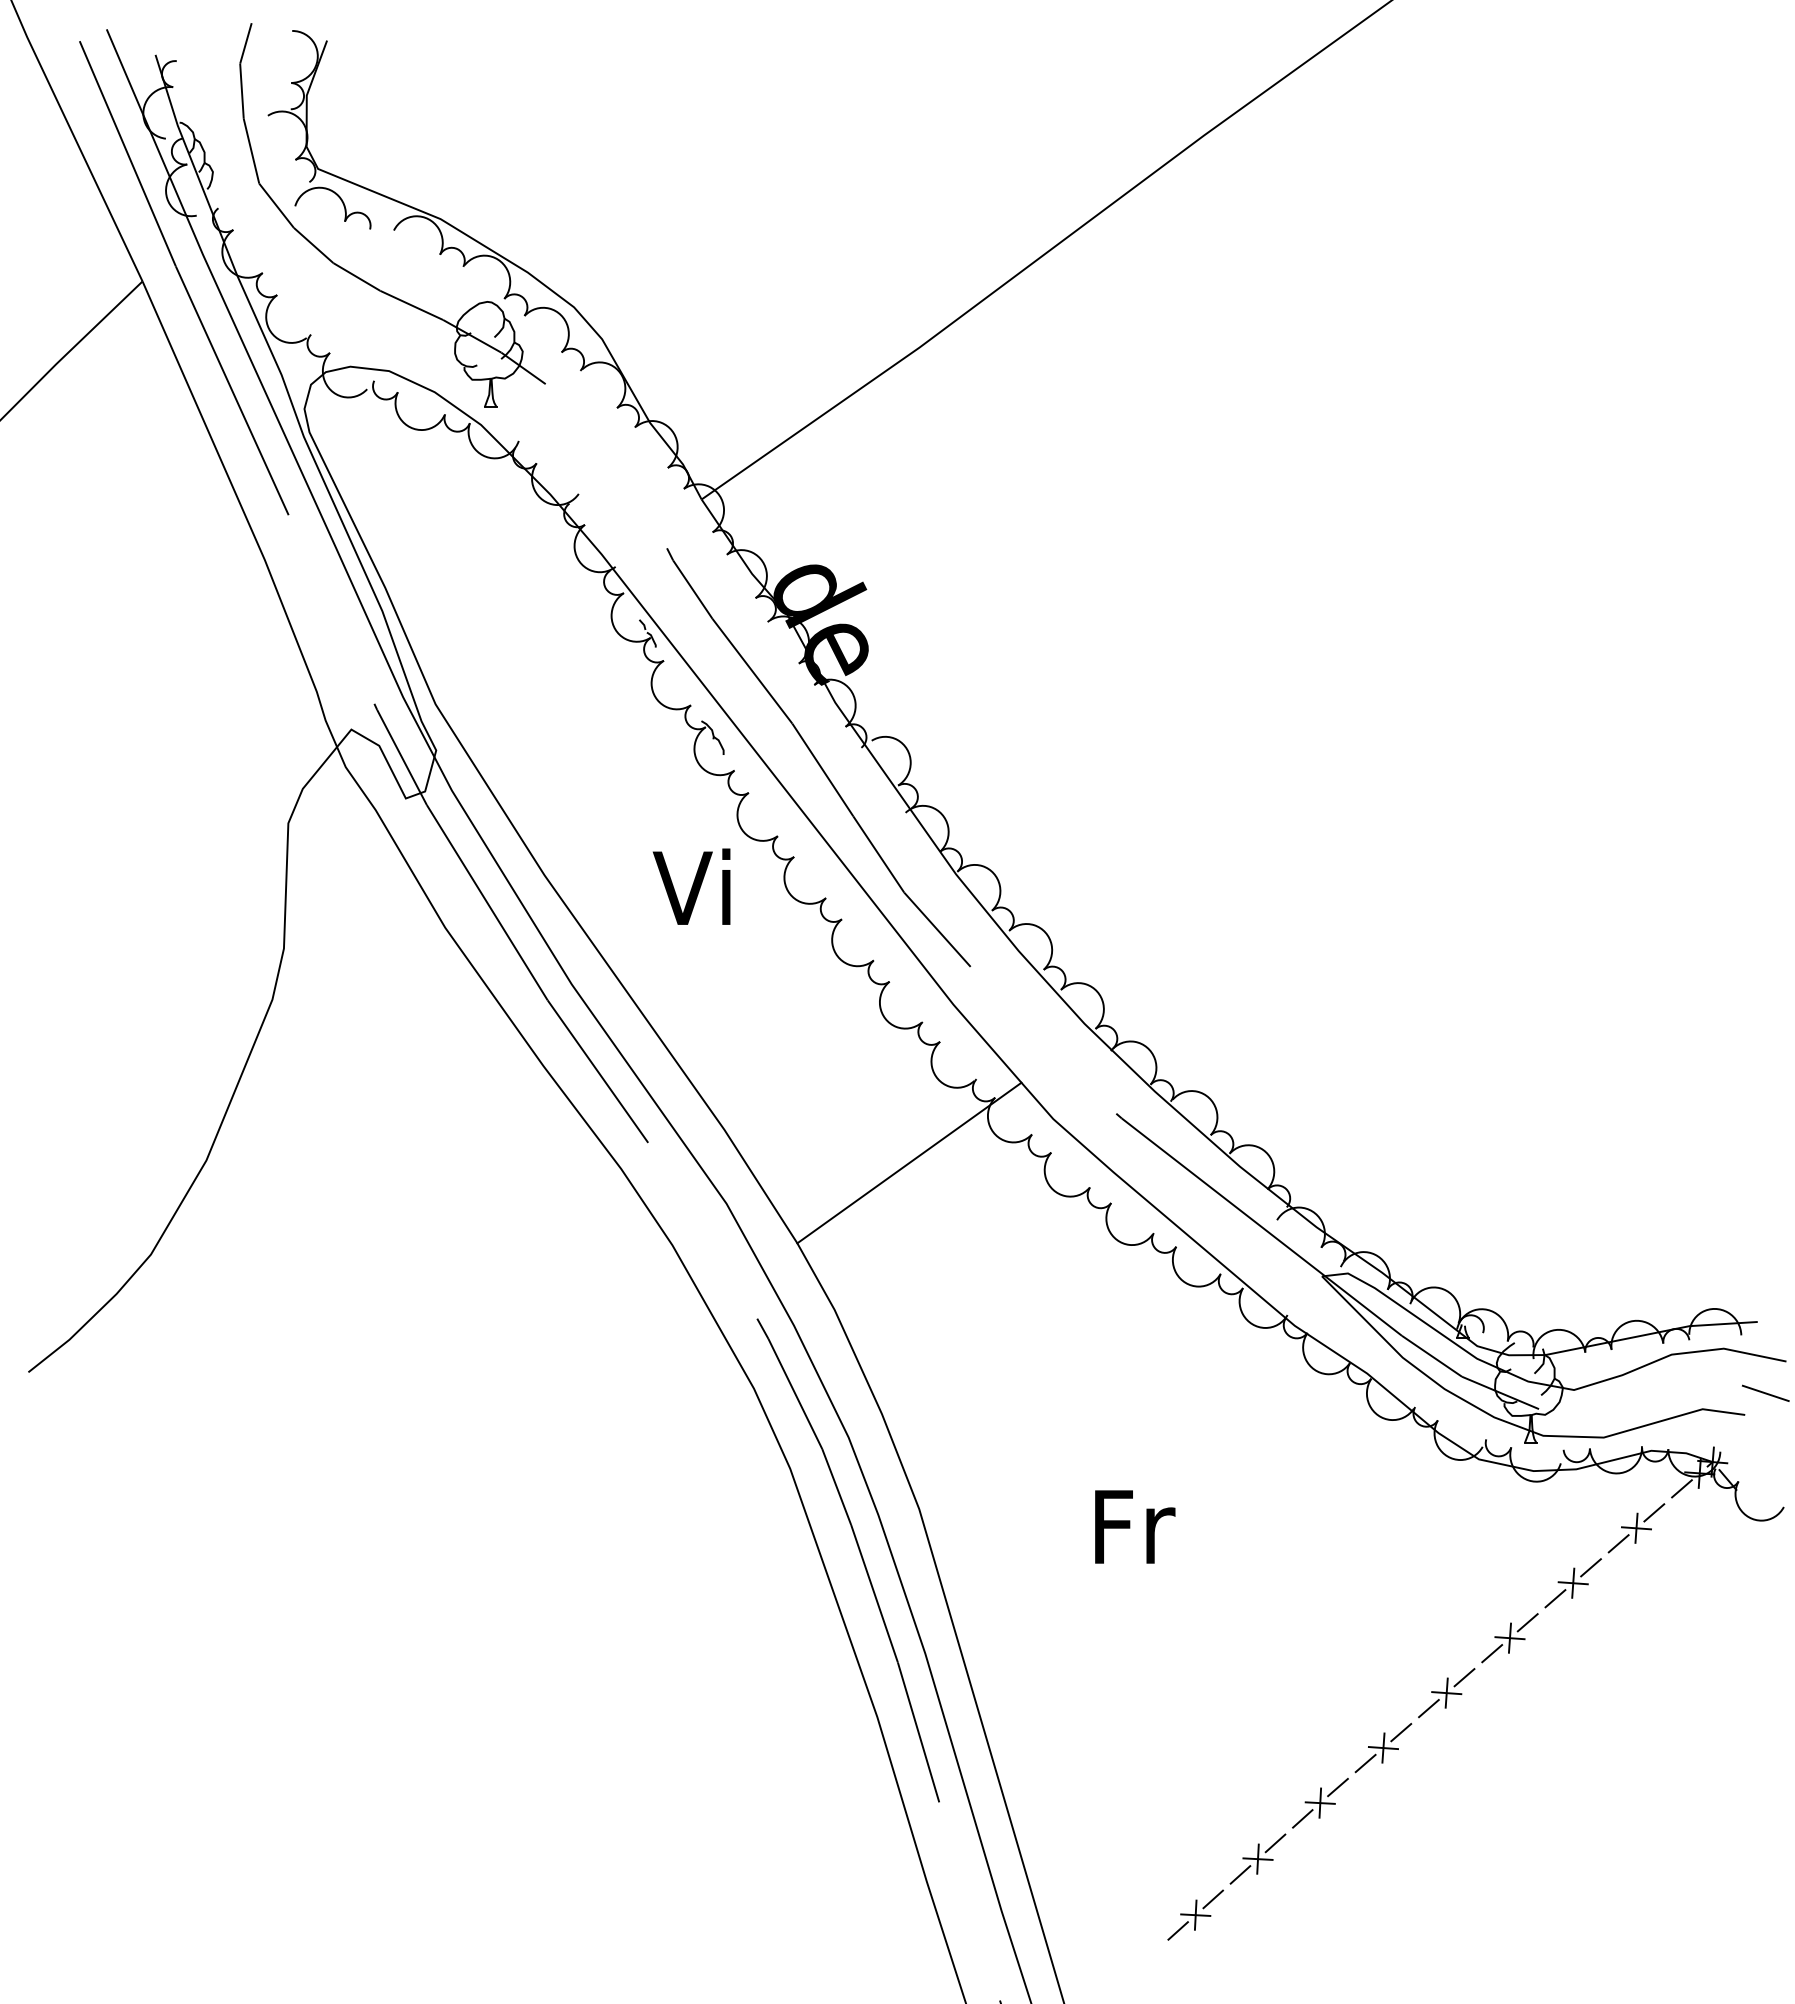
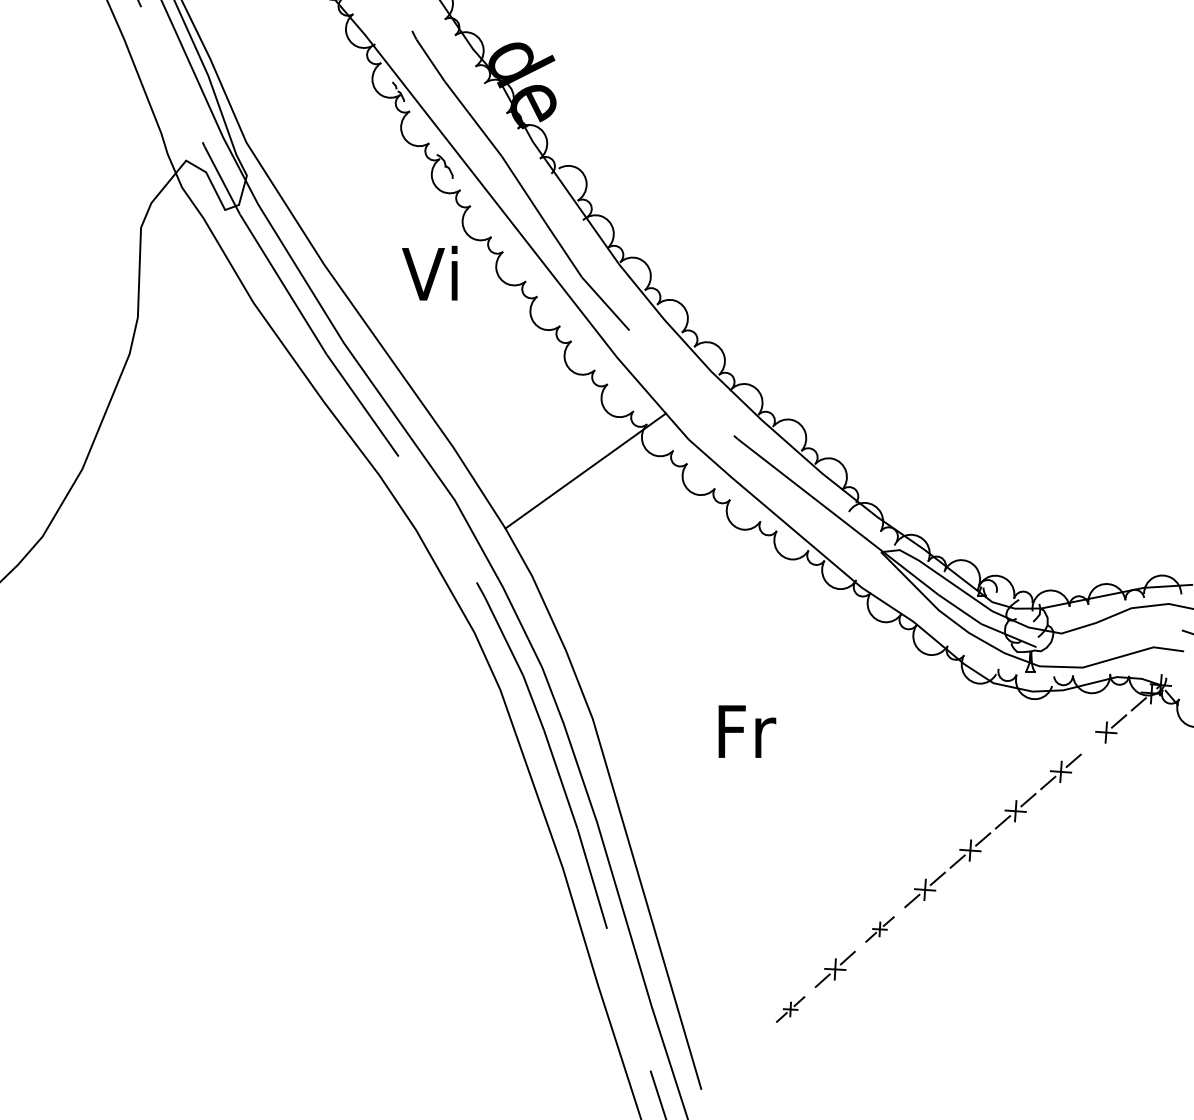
line: (1618, 1543) -> (1093, 743), removed
part: (1320, 1803) -> (880, 929), size x0.7
part: (1195, 1914) -> (790, 1009), size x0.7

